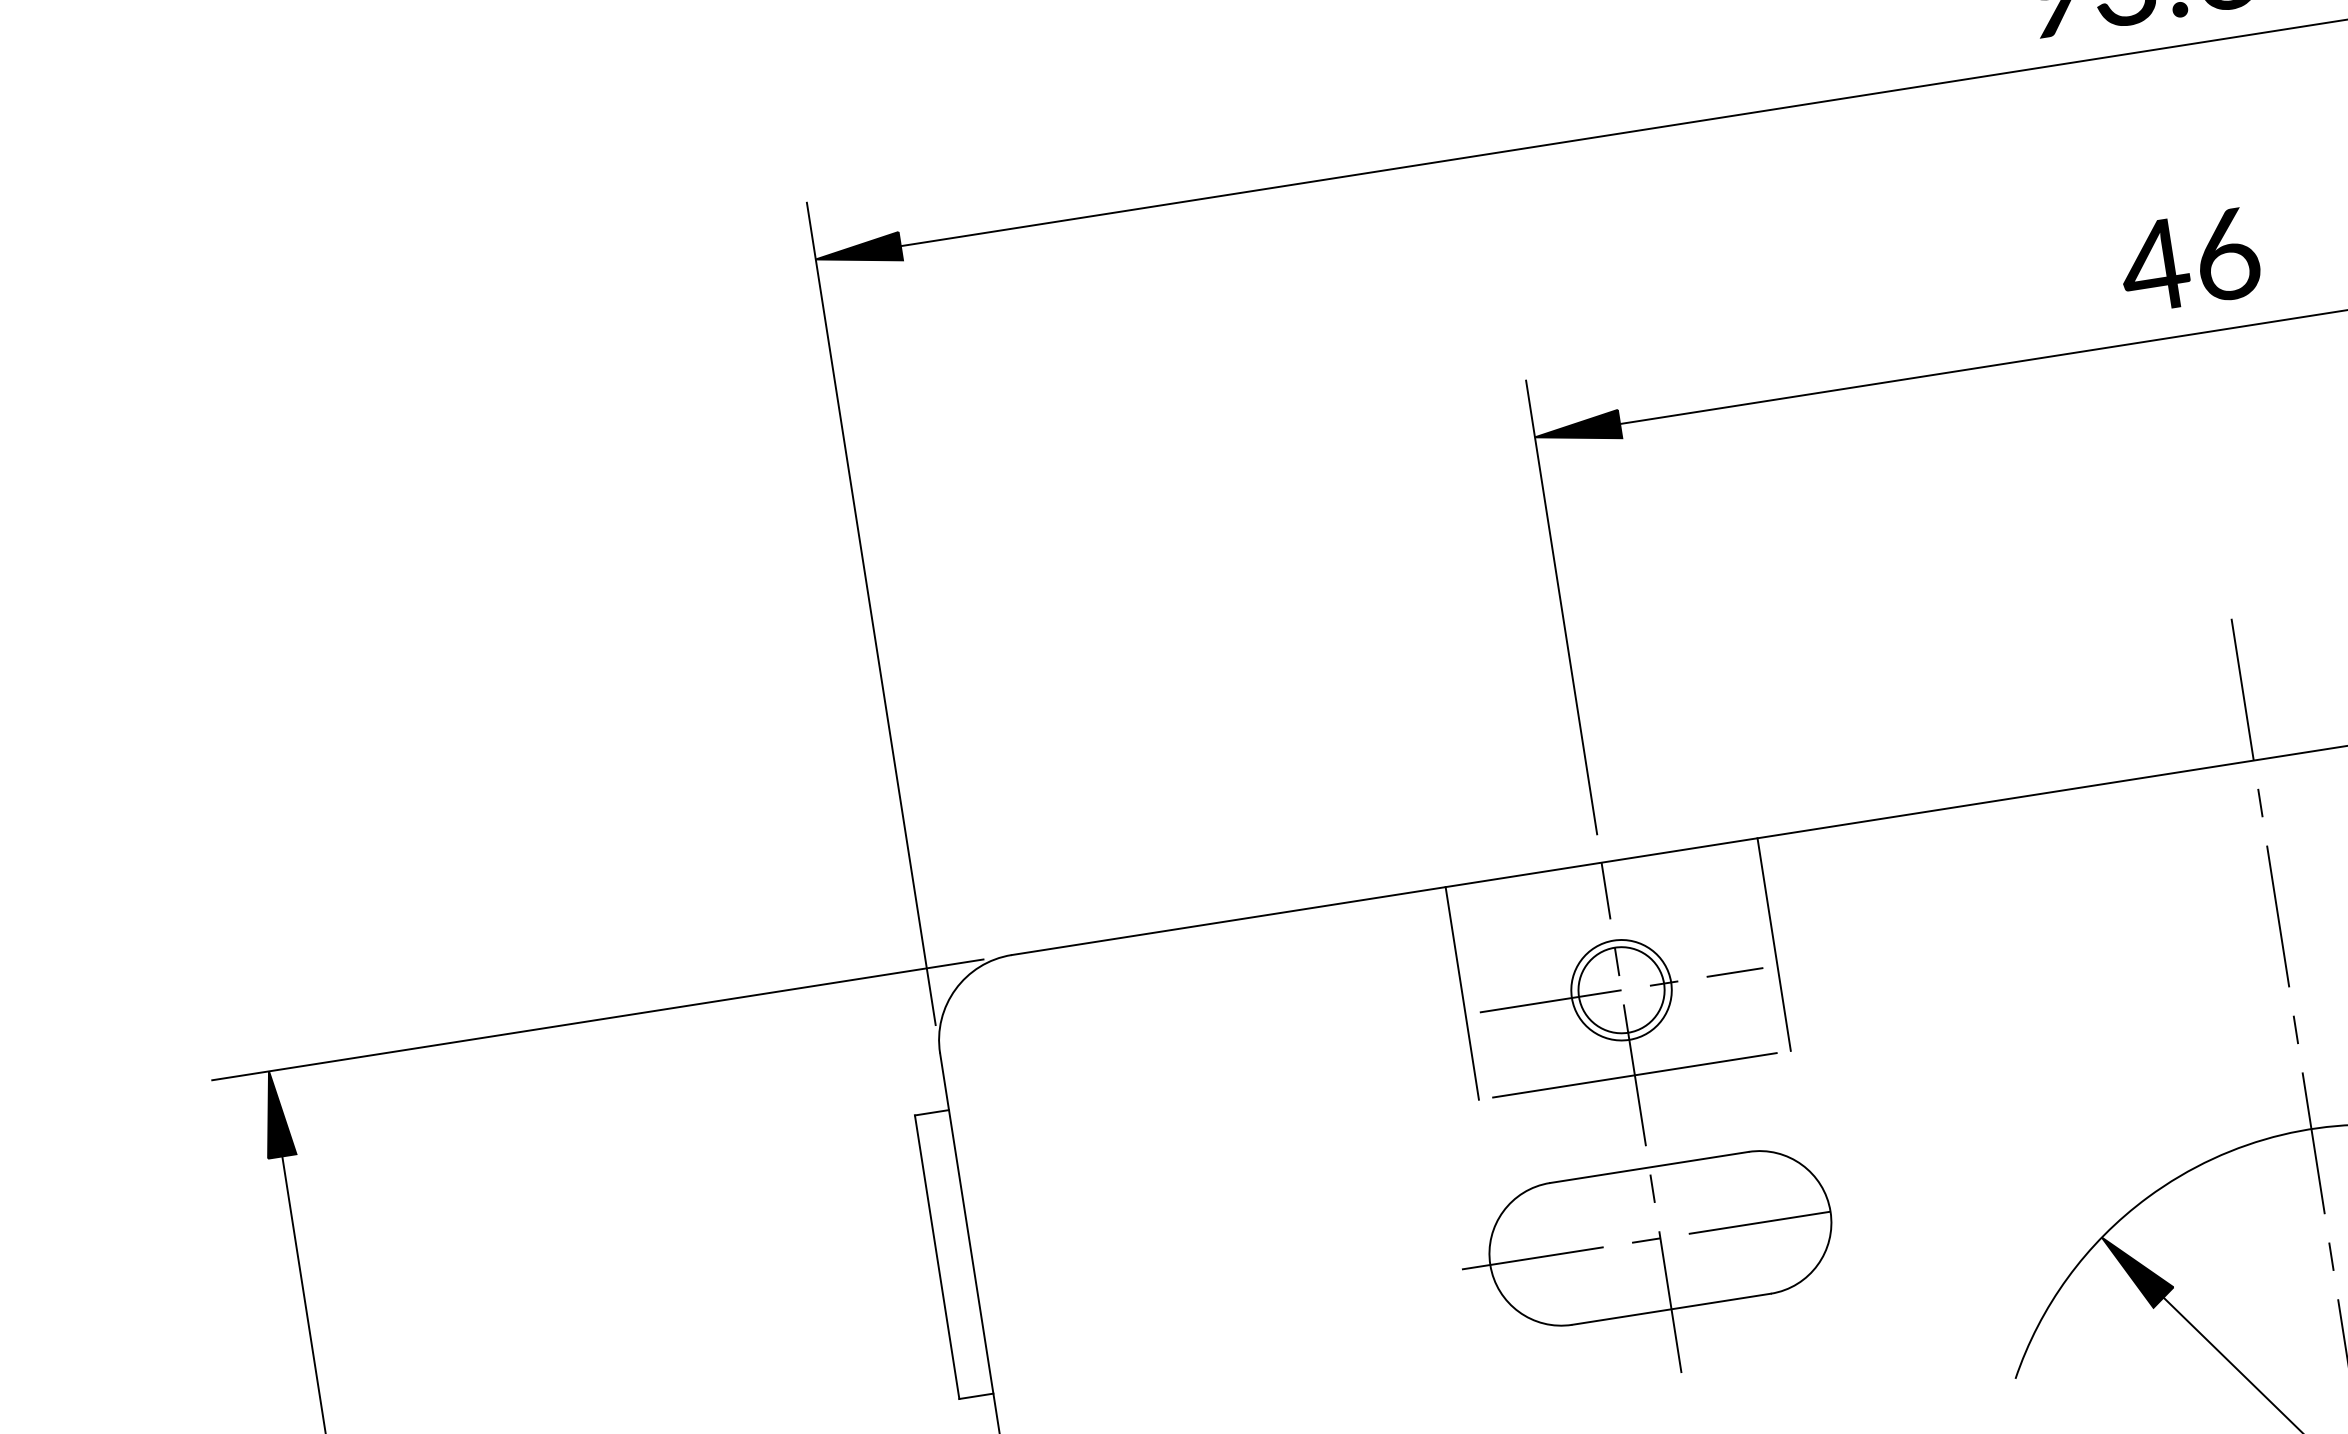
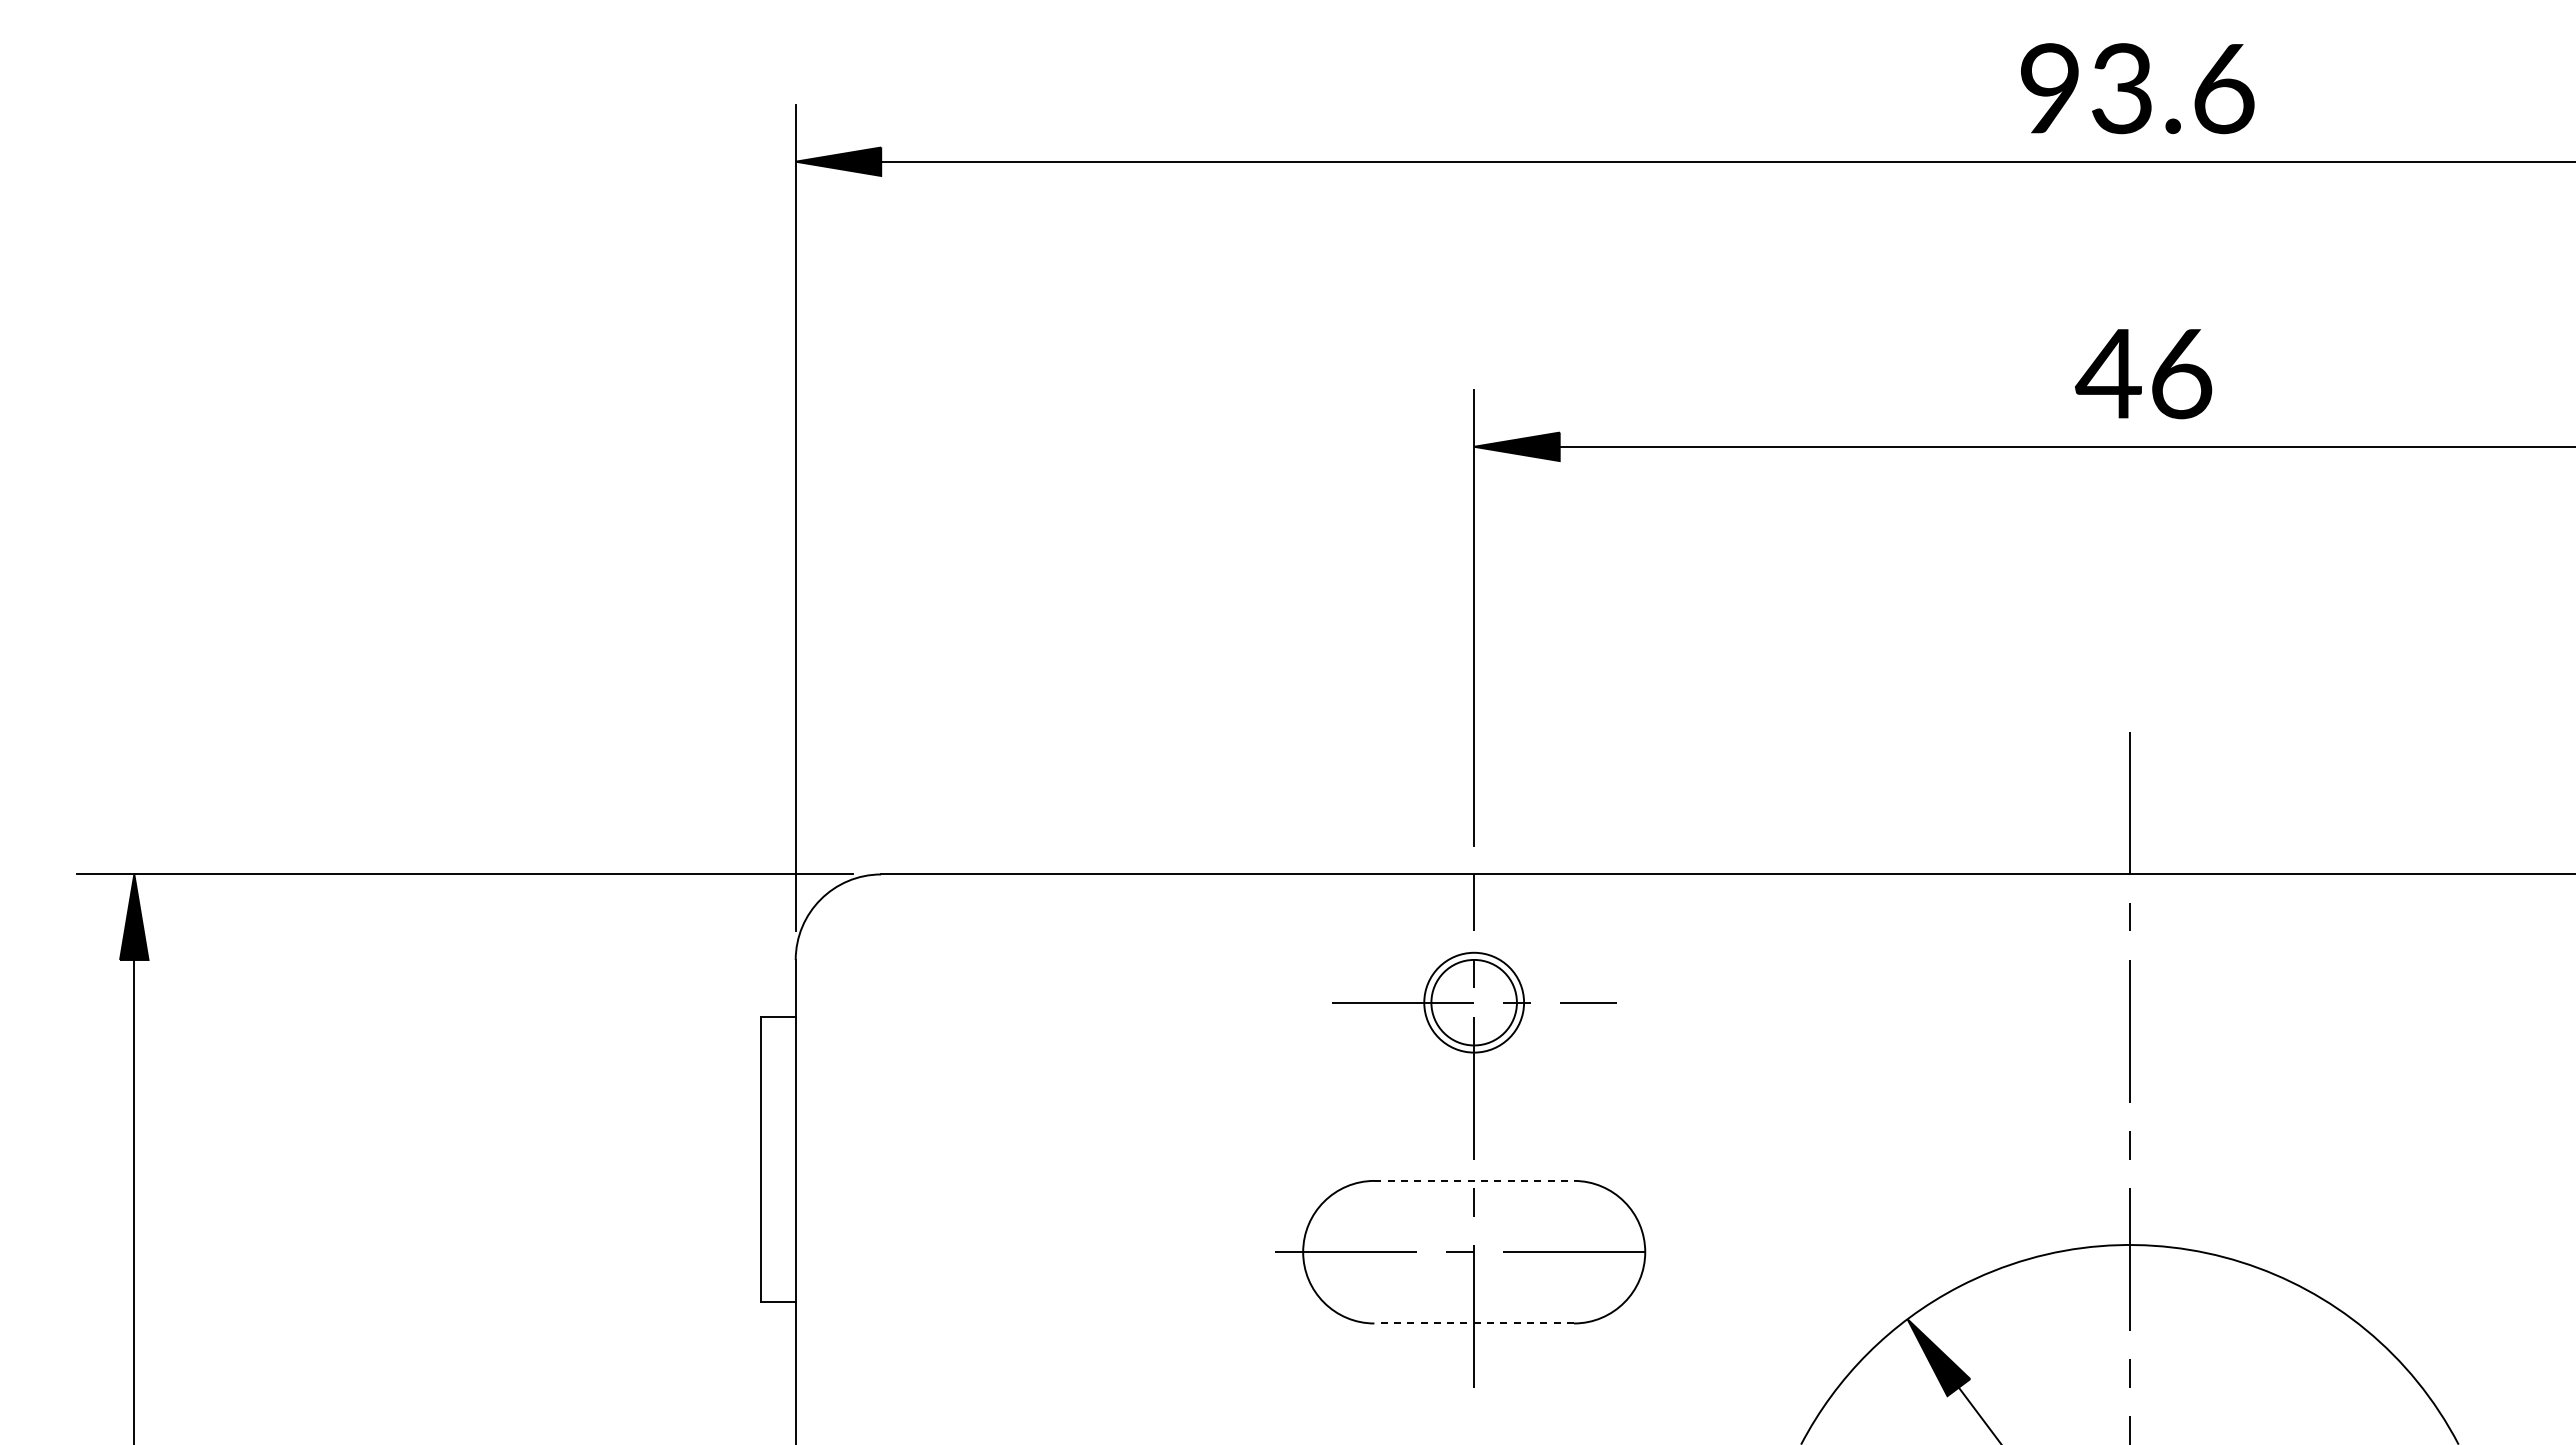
line: (1773, 944) -> (1630, 981), removed
line: (1462, 993) -> (1317, 981), removed
line: (1634, 1075) -> (1473, 1088), removed
line: (1649, 1167) -> (1474, 1180), solid -> dashed
line: (1671, 1309) -> (1474, 1323), solid -> dashed

